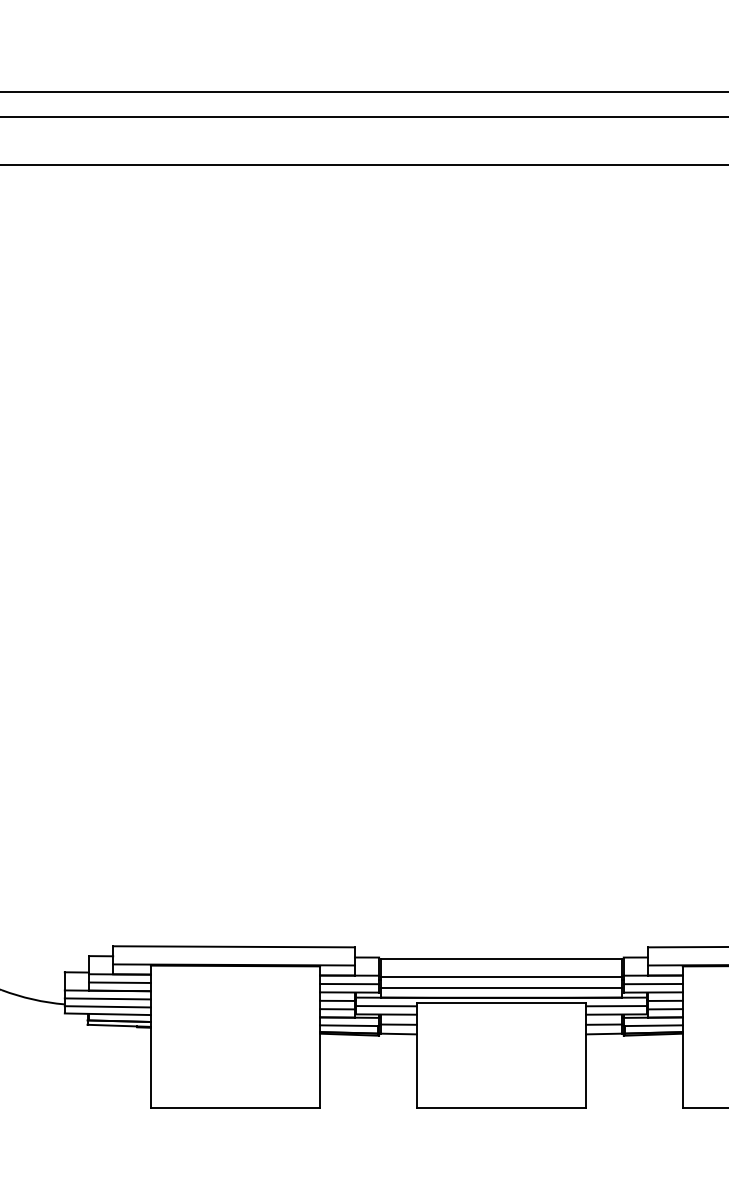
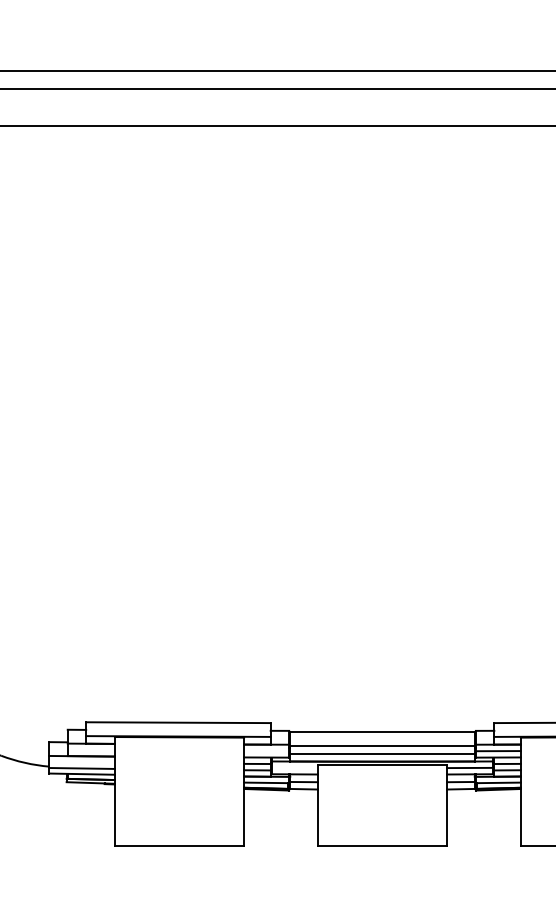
line: (118, 981) -> (90, 749), removed
line: (349, 984) -> (266, 751), removed
line: (107, 998) -> (81, 762), removed
line: (386, 1005) -> (294, 767), removed

